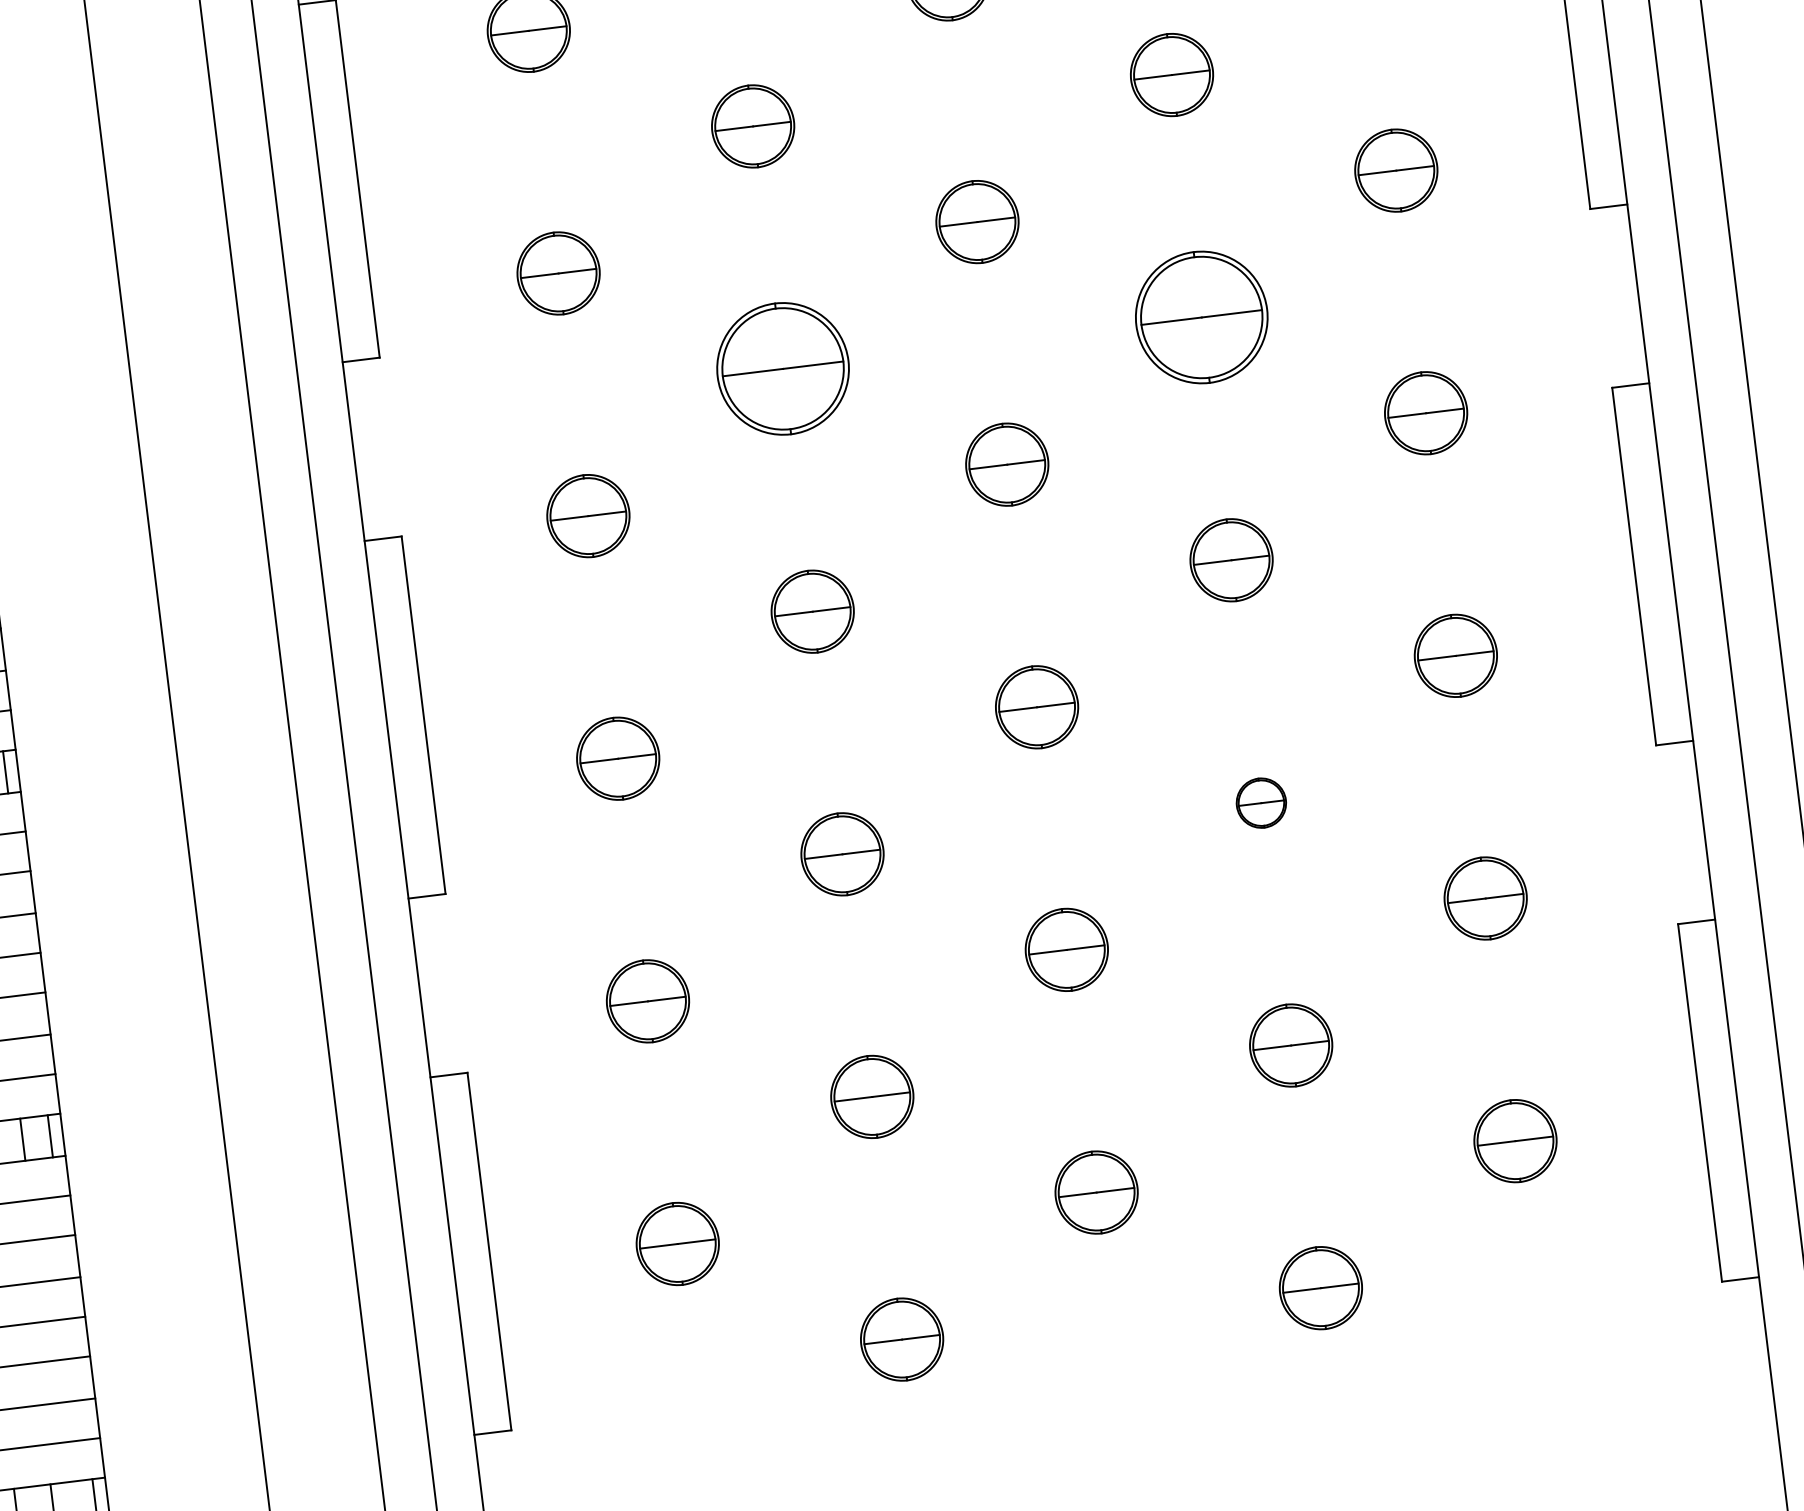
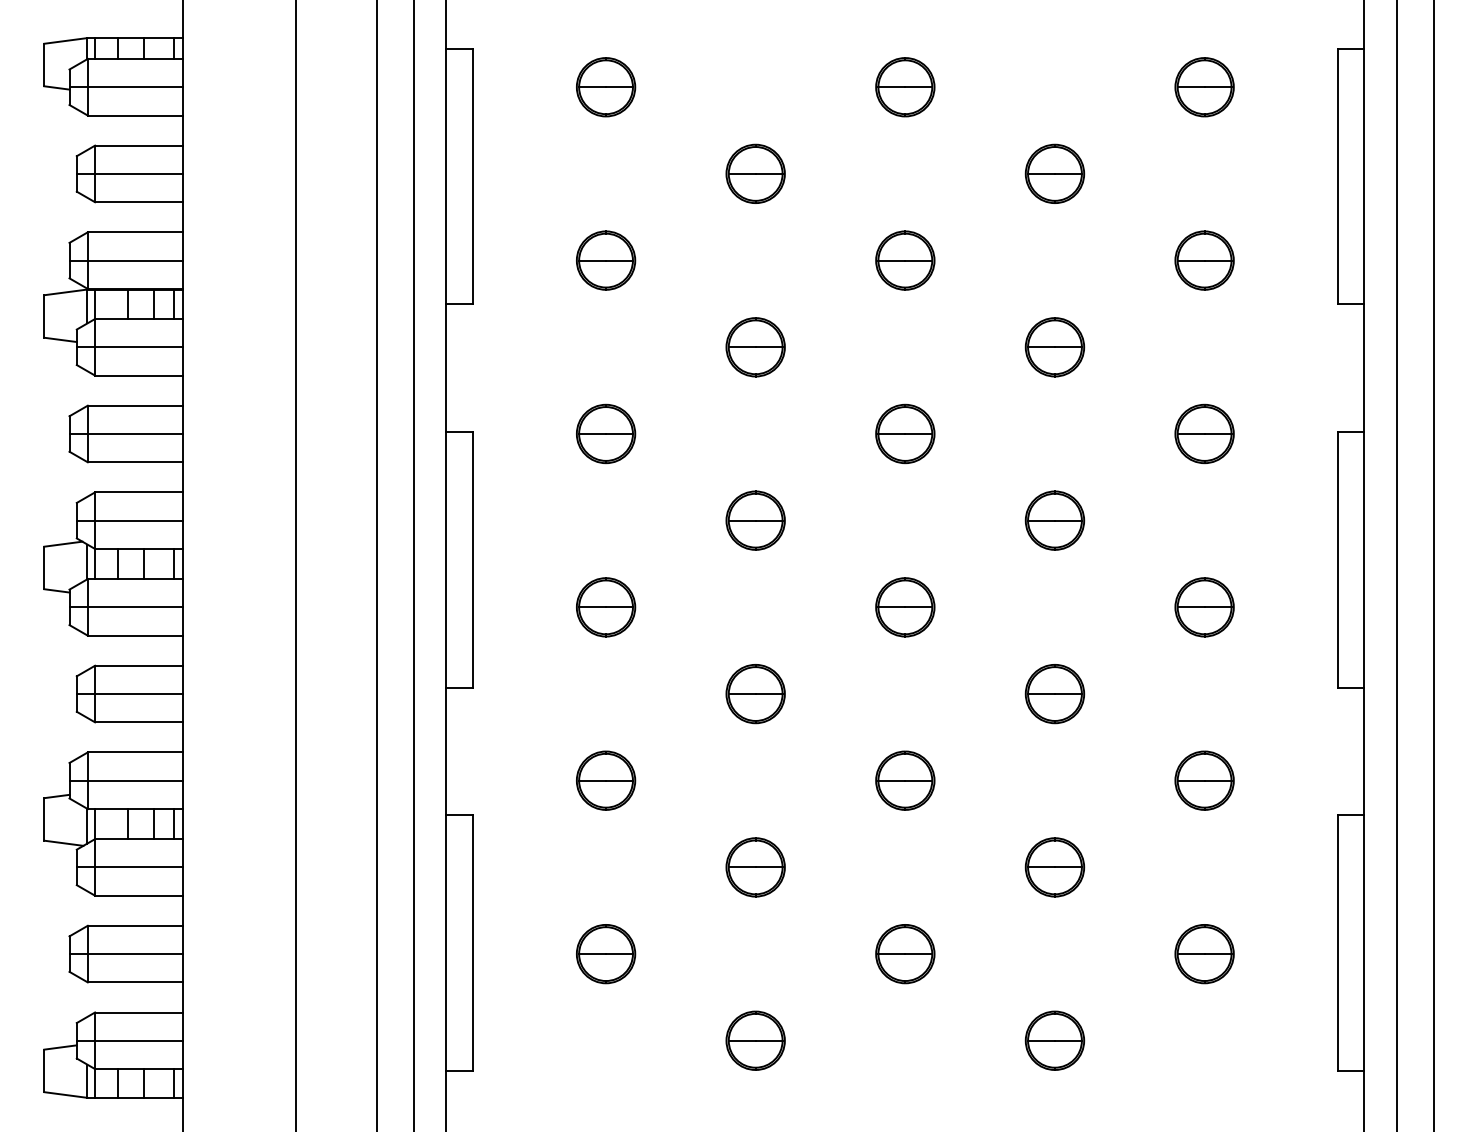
part: (1201, 318) -> (1054, 347), size x0.62
part: (782, 369) -> (755, 347), size x0.62
part: (1260, 803) -> (1054, 694), size x1.67

